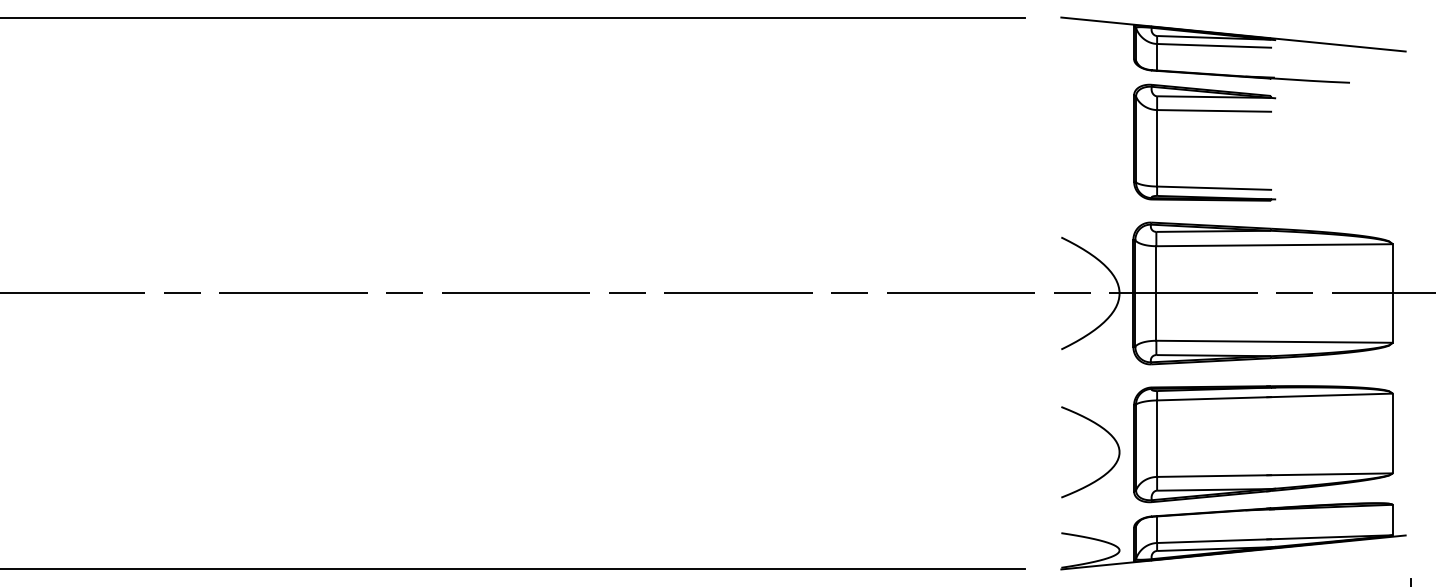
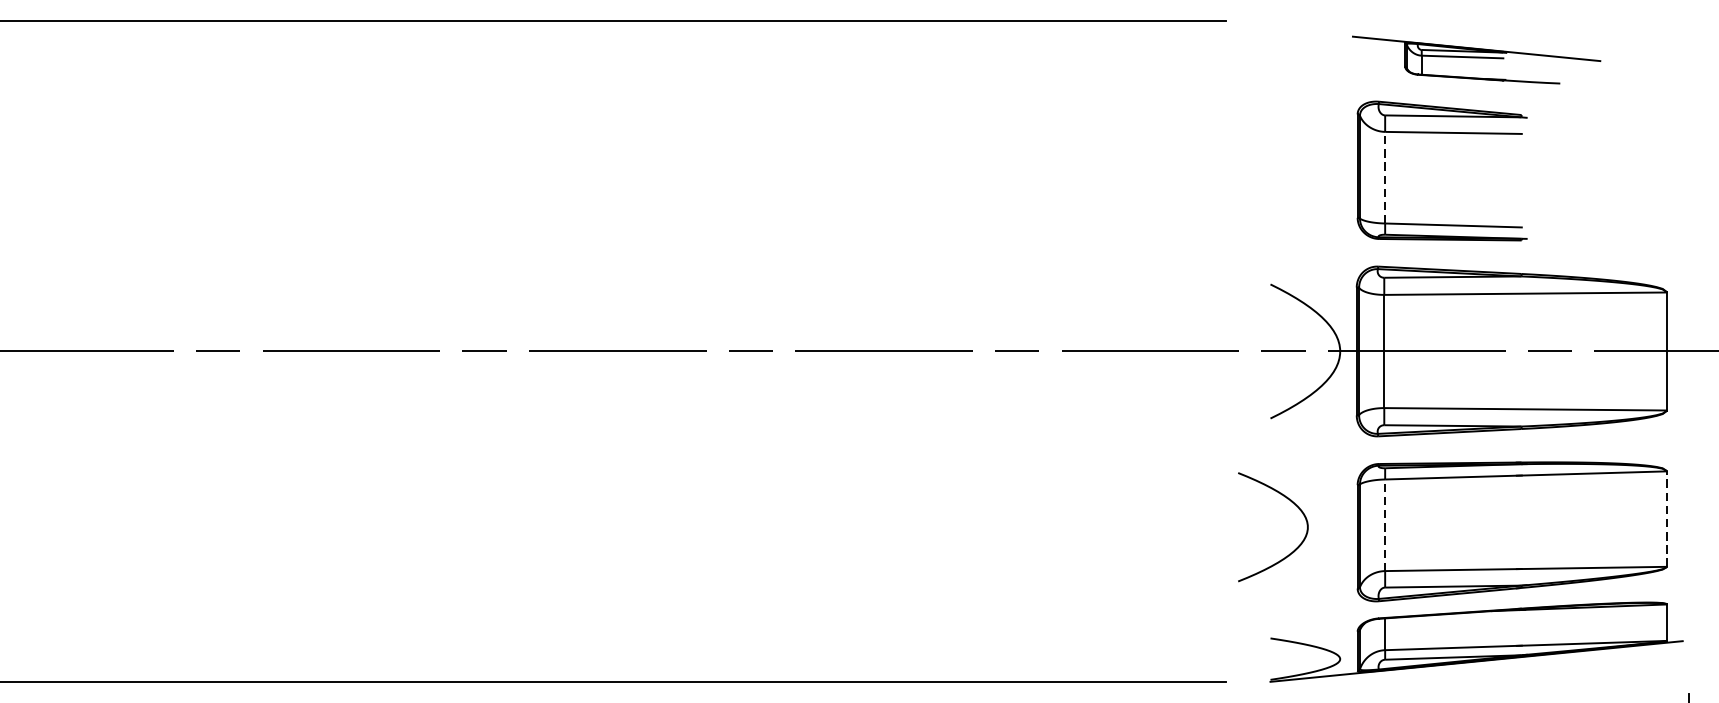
part: (1233, 49) -> (1476, 59), size x0.6
line: (1157, 147) -> (1385, 176), solid -> dashed
line: (1392, 433) -> (1666, 519), solid -> dashed
line: (1157, 438) -> (1385, 525), solid -> dashed
curve: (1108, 470) -> (1294, 549), moved

